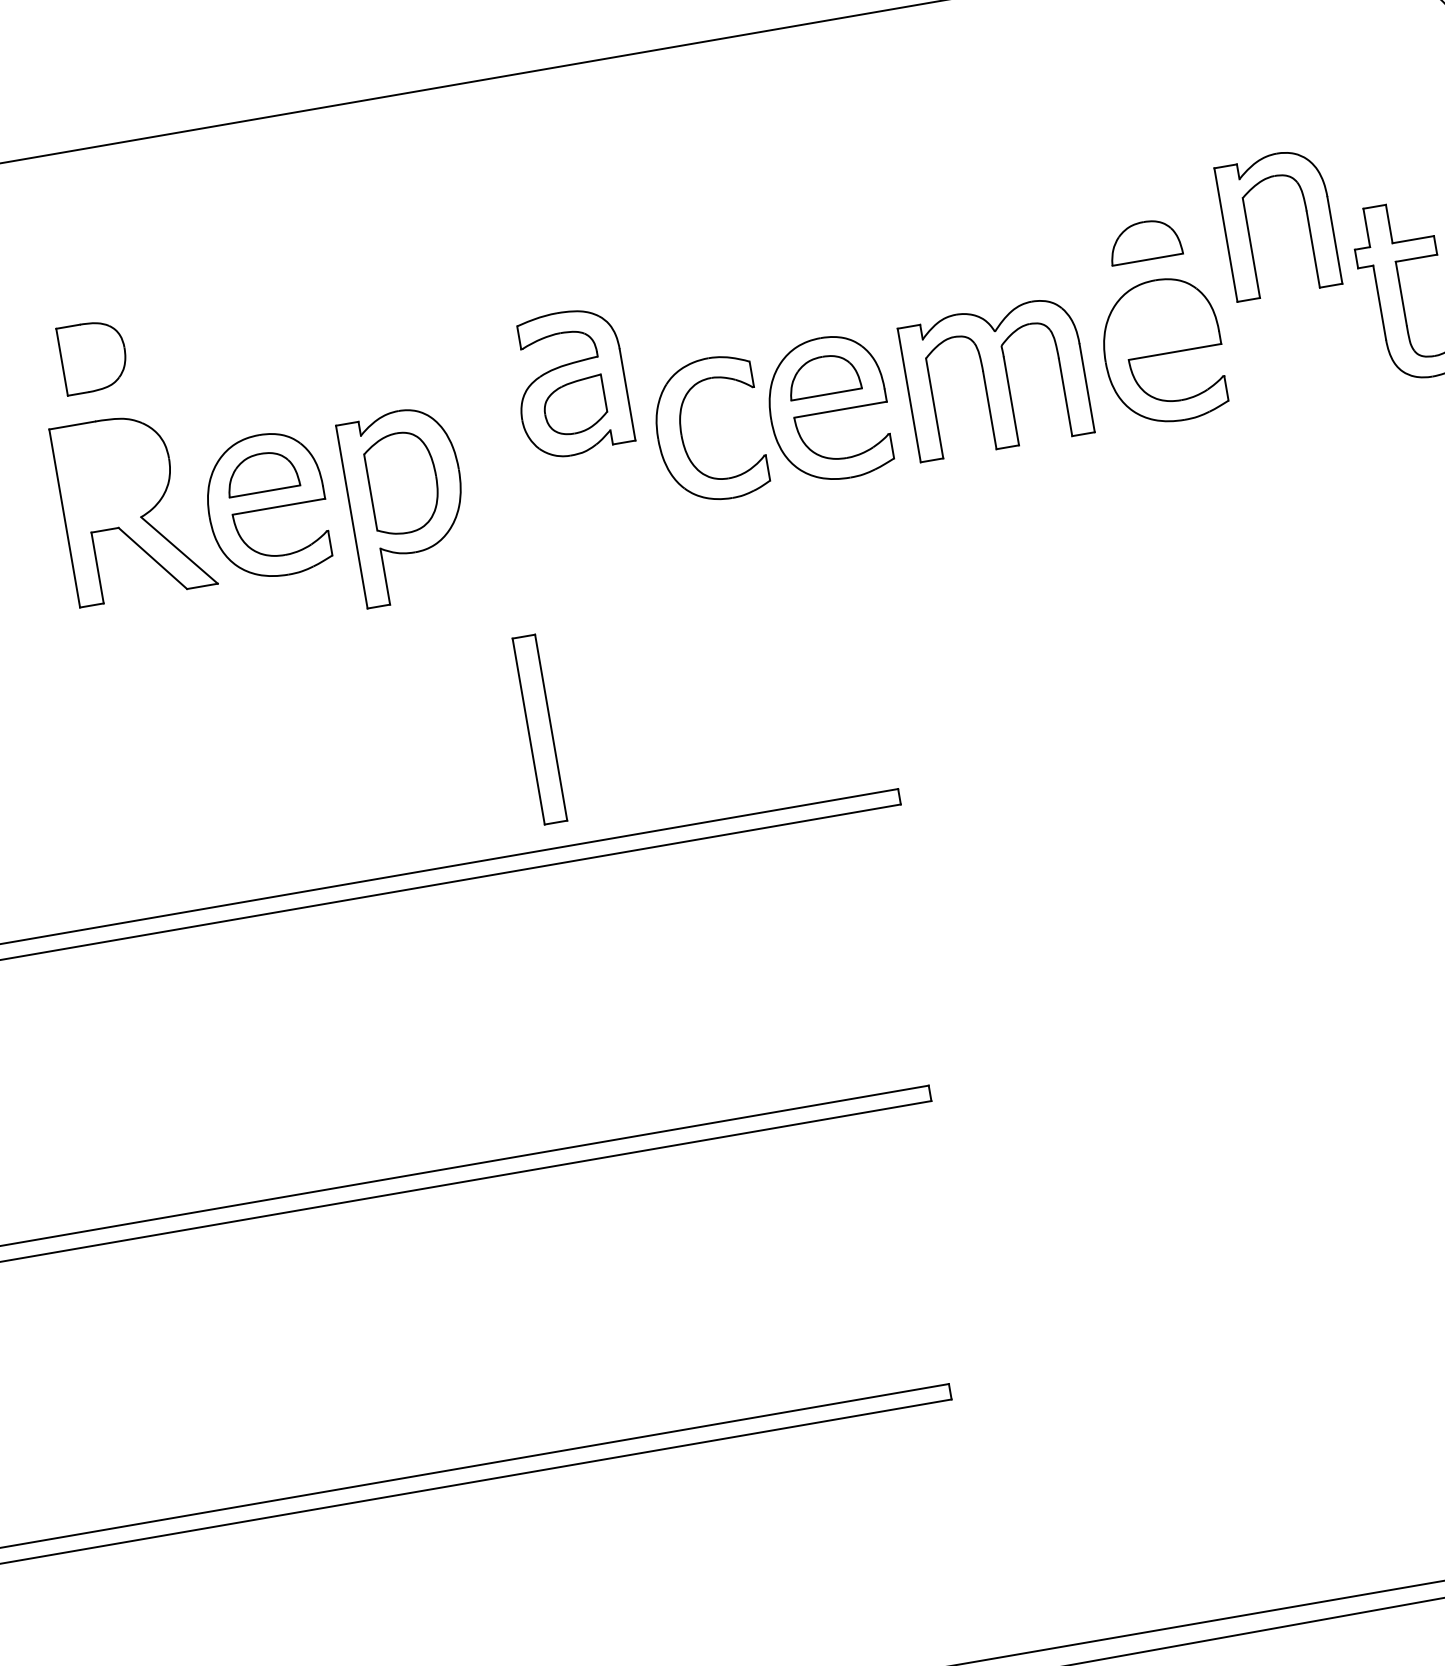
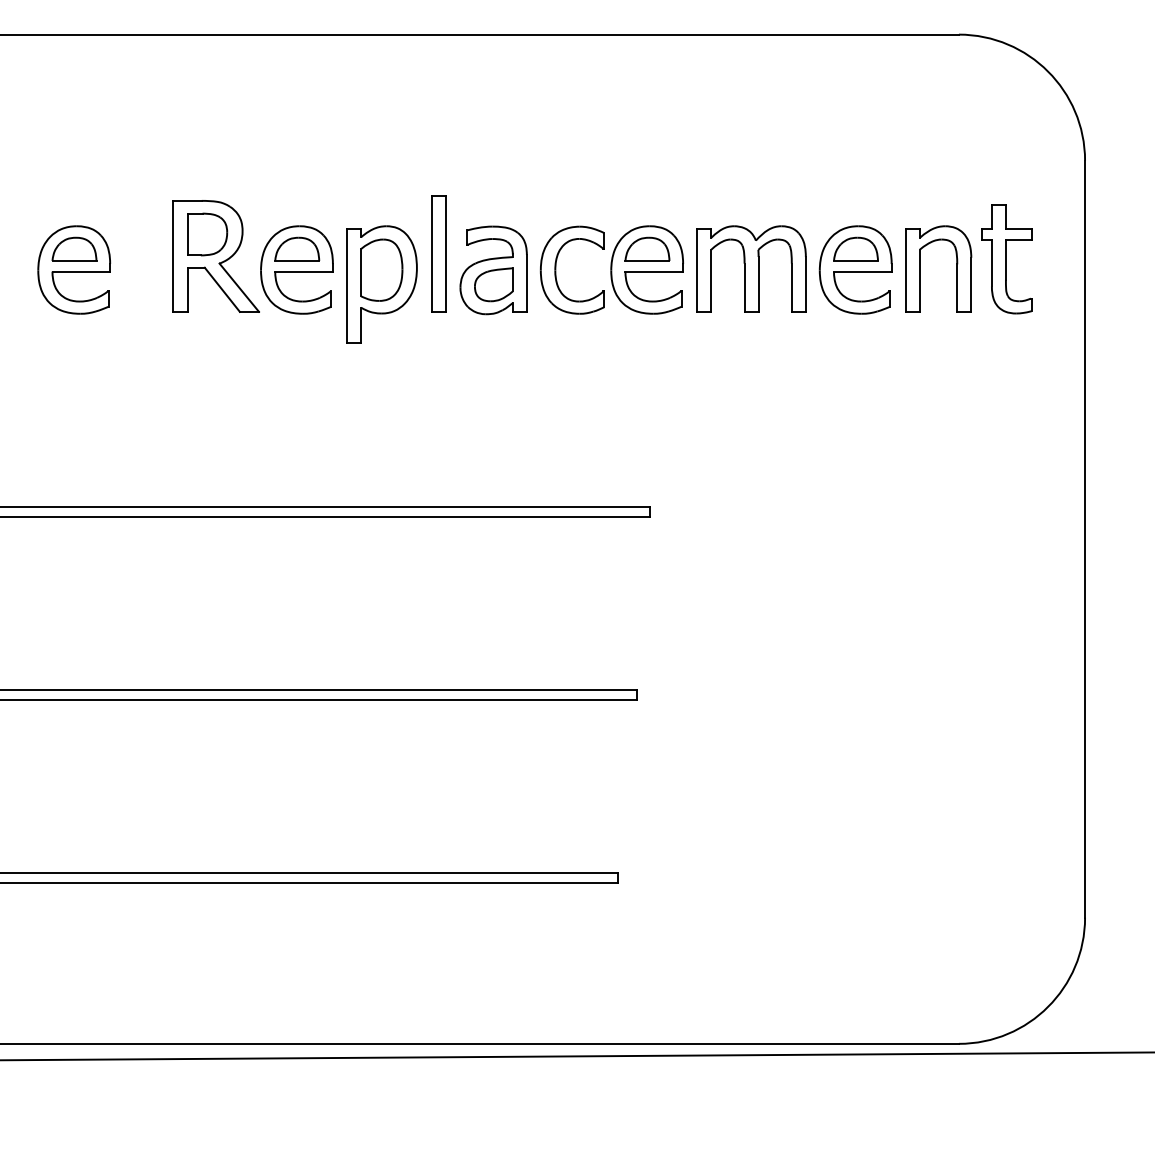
part: (1248, 228) -> (920, 268), moved
part: (1143, 239) -> (855, 248), moved
part: (93, 356) -> (207, 234), moved
part: (570, 383) -> (493, 270), moved
part: (539, 729) -> (438, 253), moved

